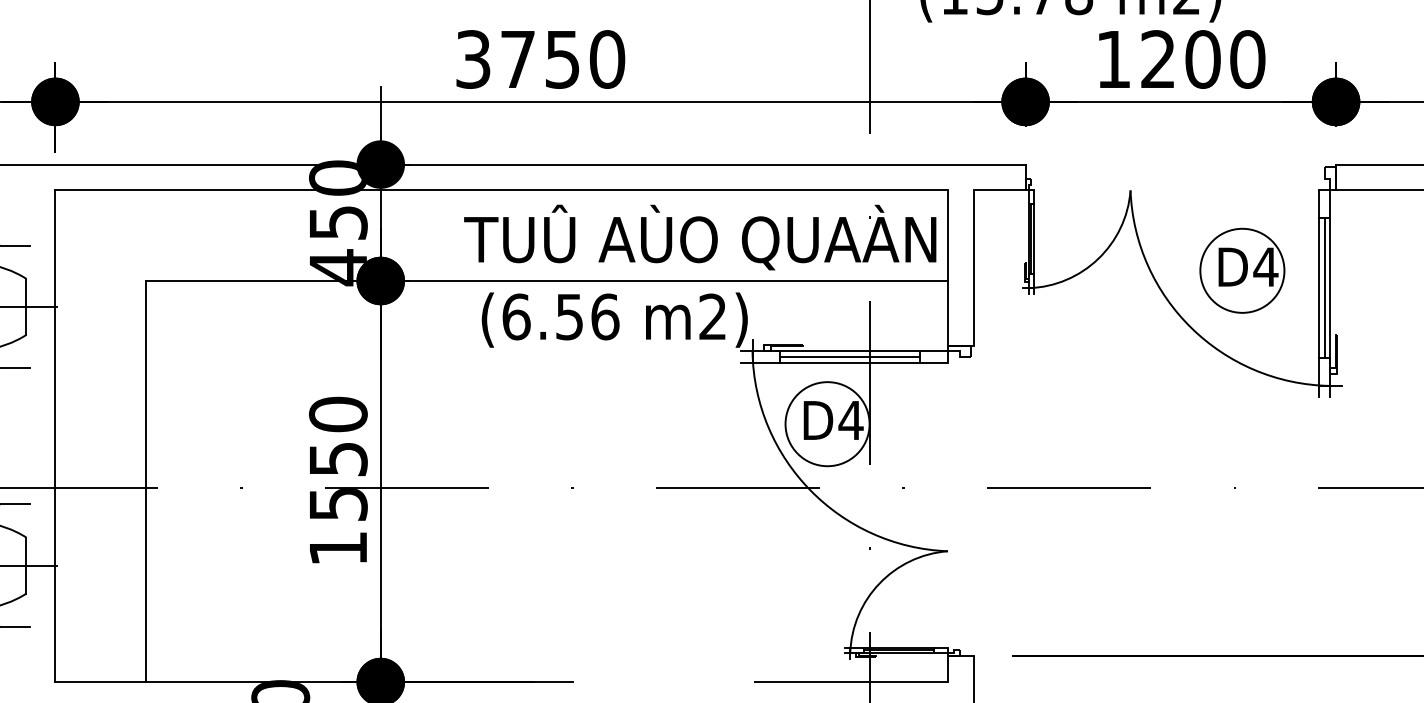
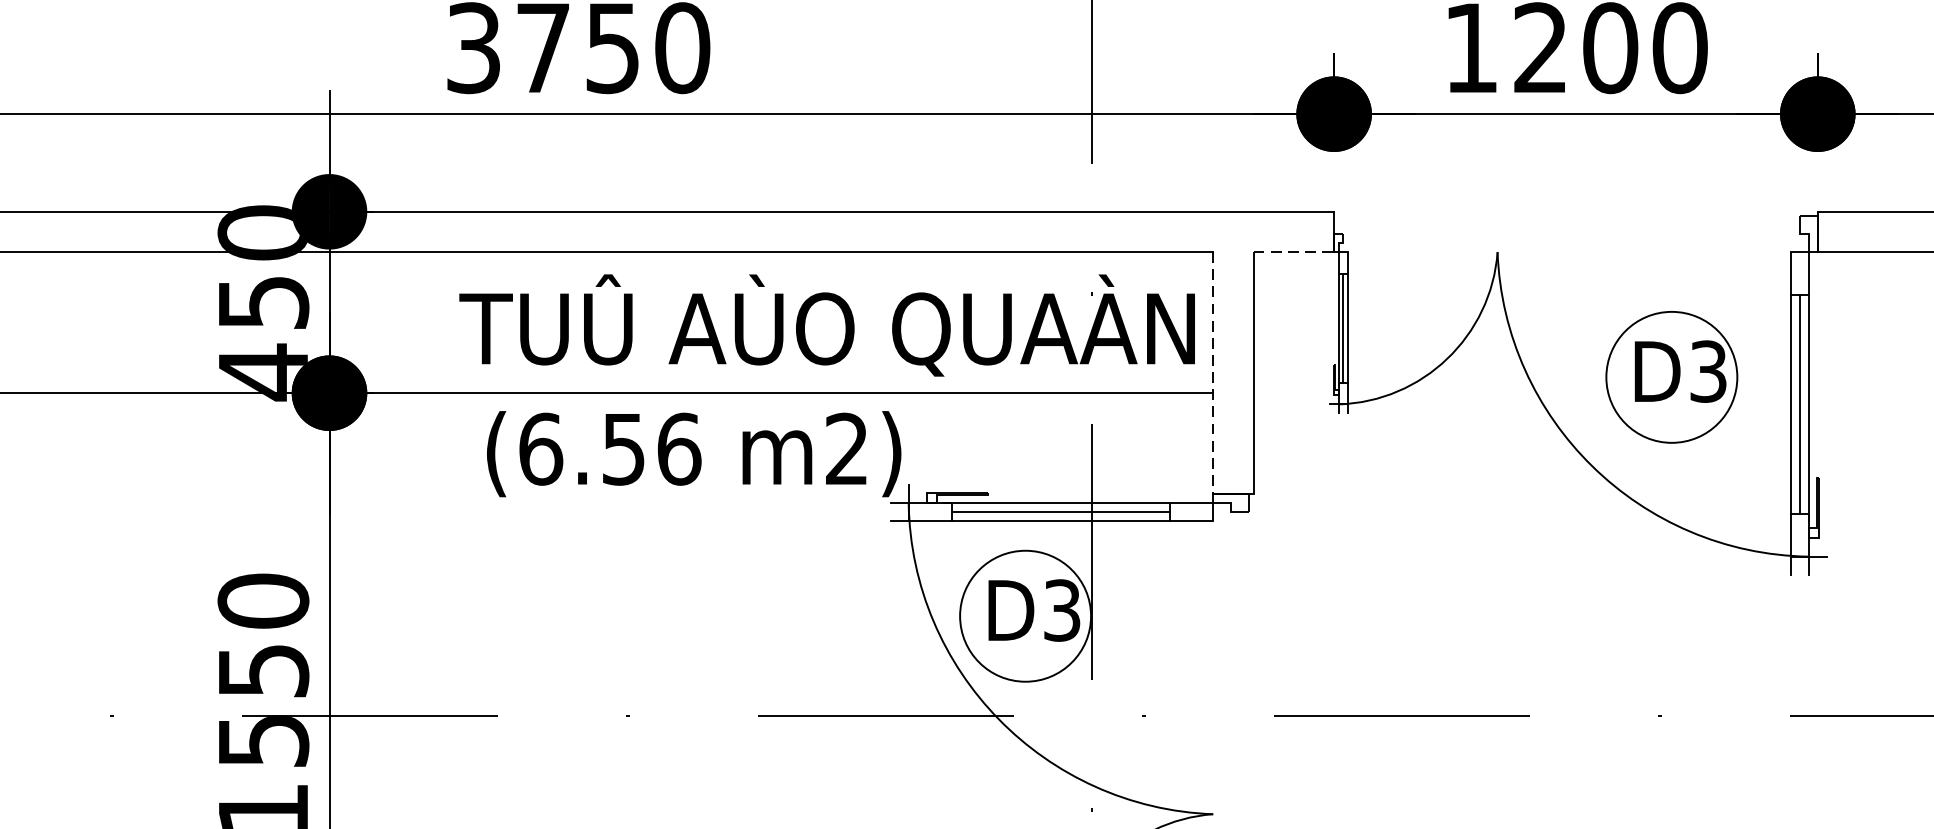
line: (999, 190) -> (1293, 252), solid -> dashed
text: (1265, 267) -> (1707, 372), D4 -> D3
line: (948, 268) -> (1213, 373), solid -> dashed
text: (850, 420) -> (1061, 610), D4 -> D3

